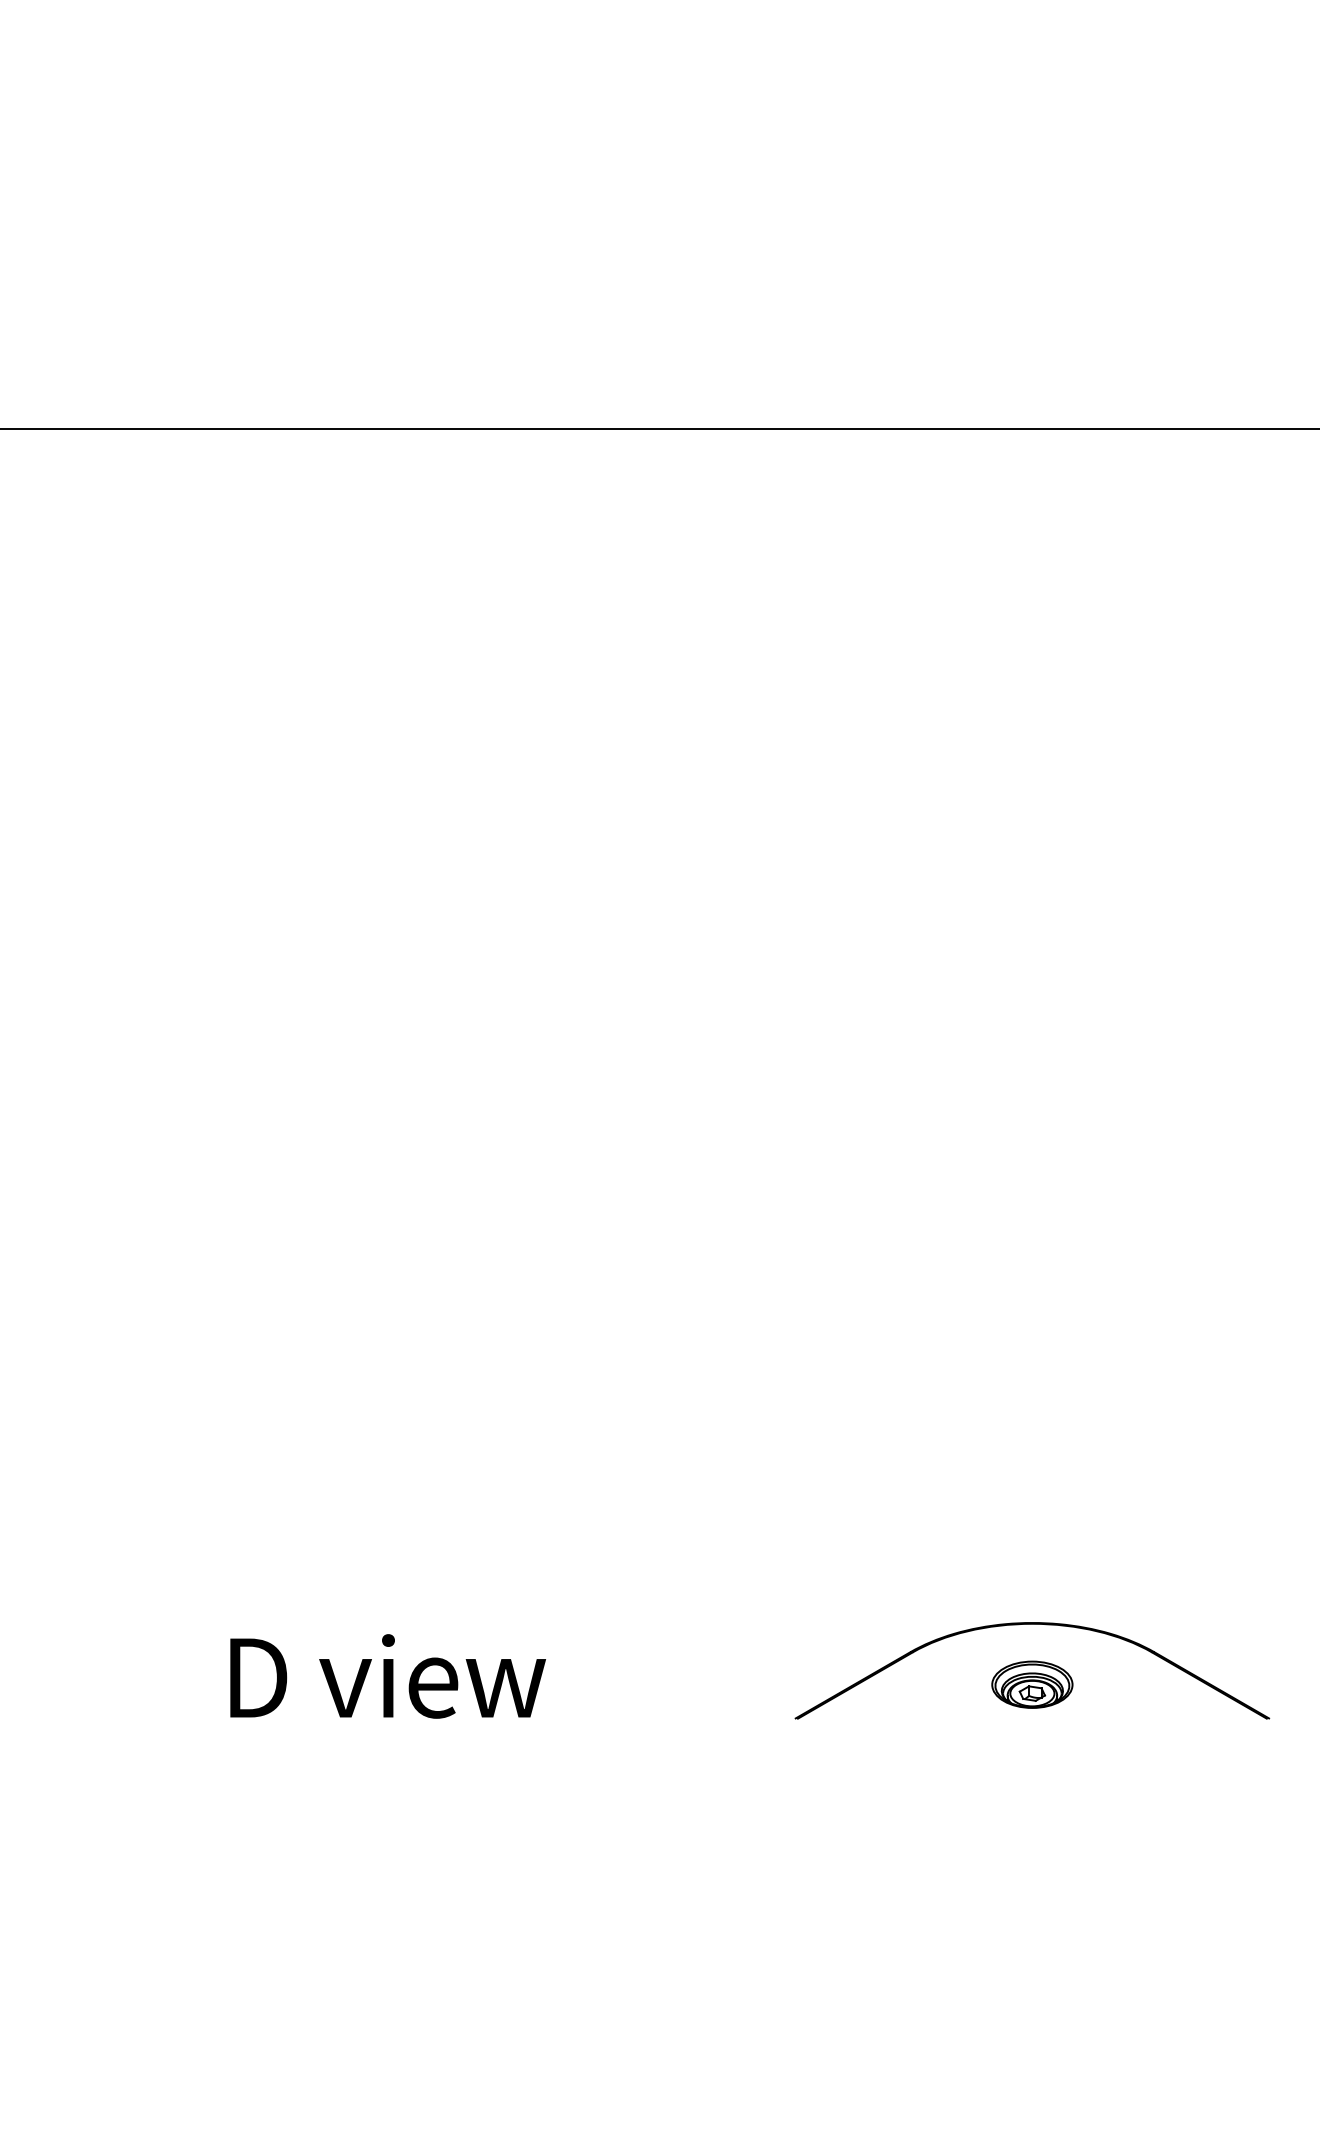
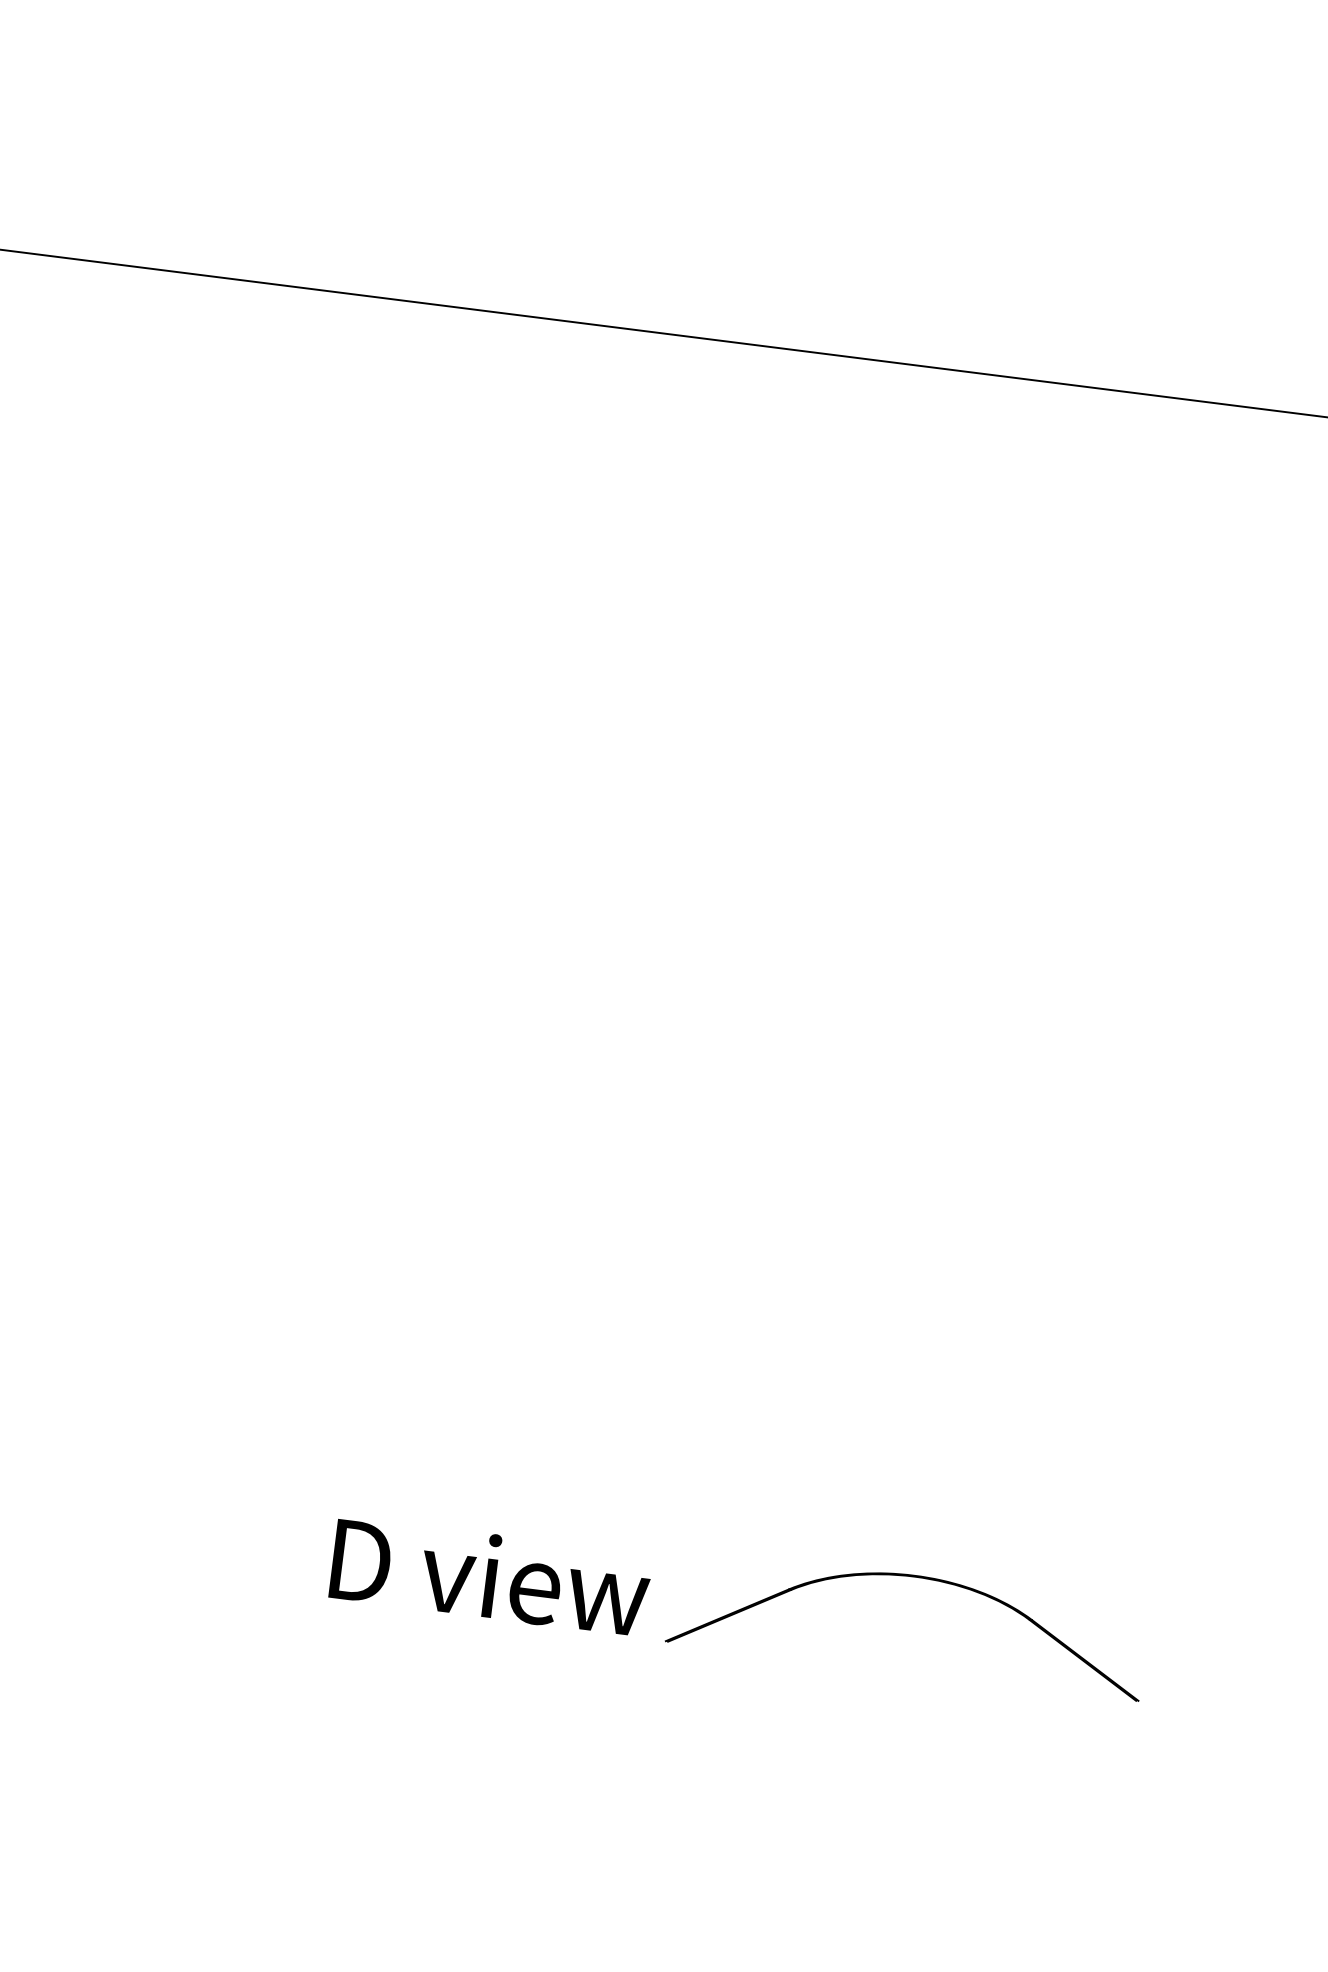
text: (387, 1676) -> (490, 1576), moved
part: (1032, 1684) -> (906, 1637), removed

